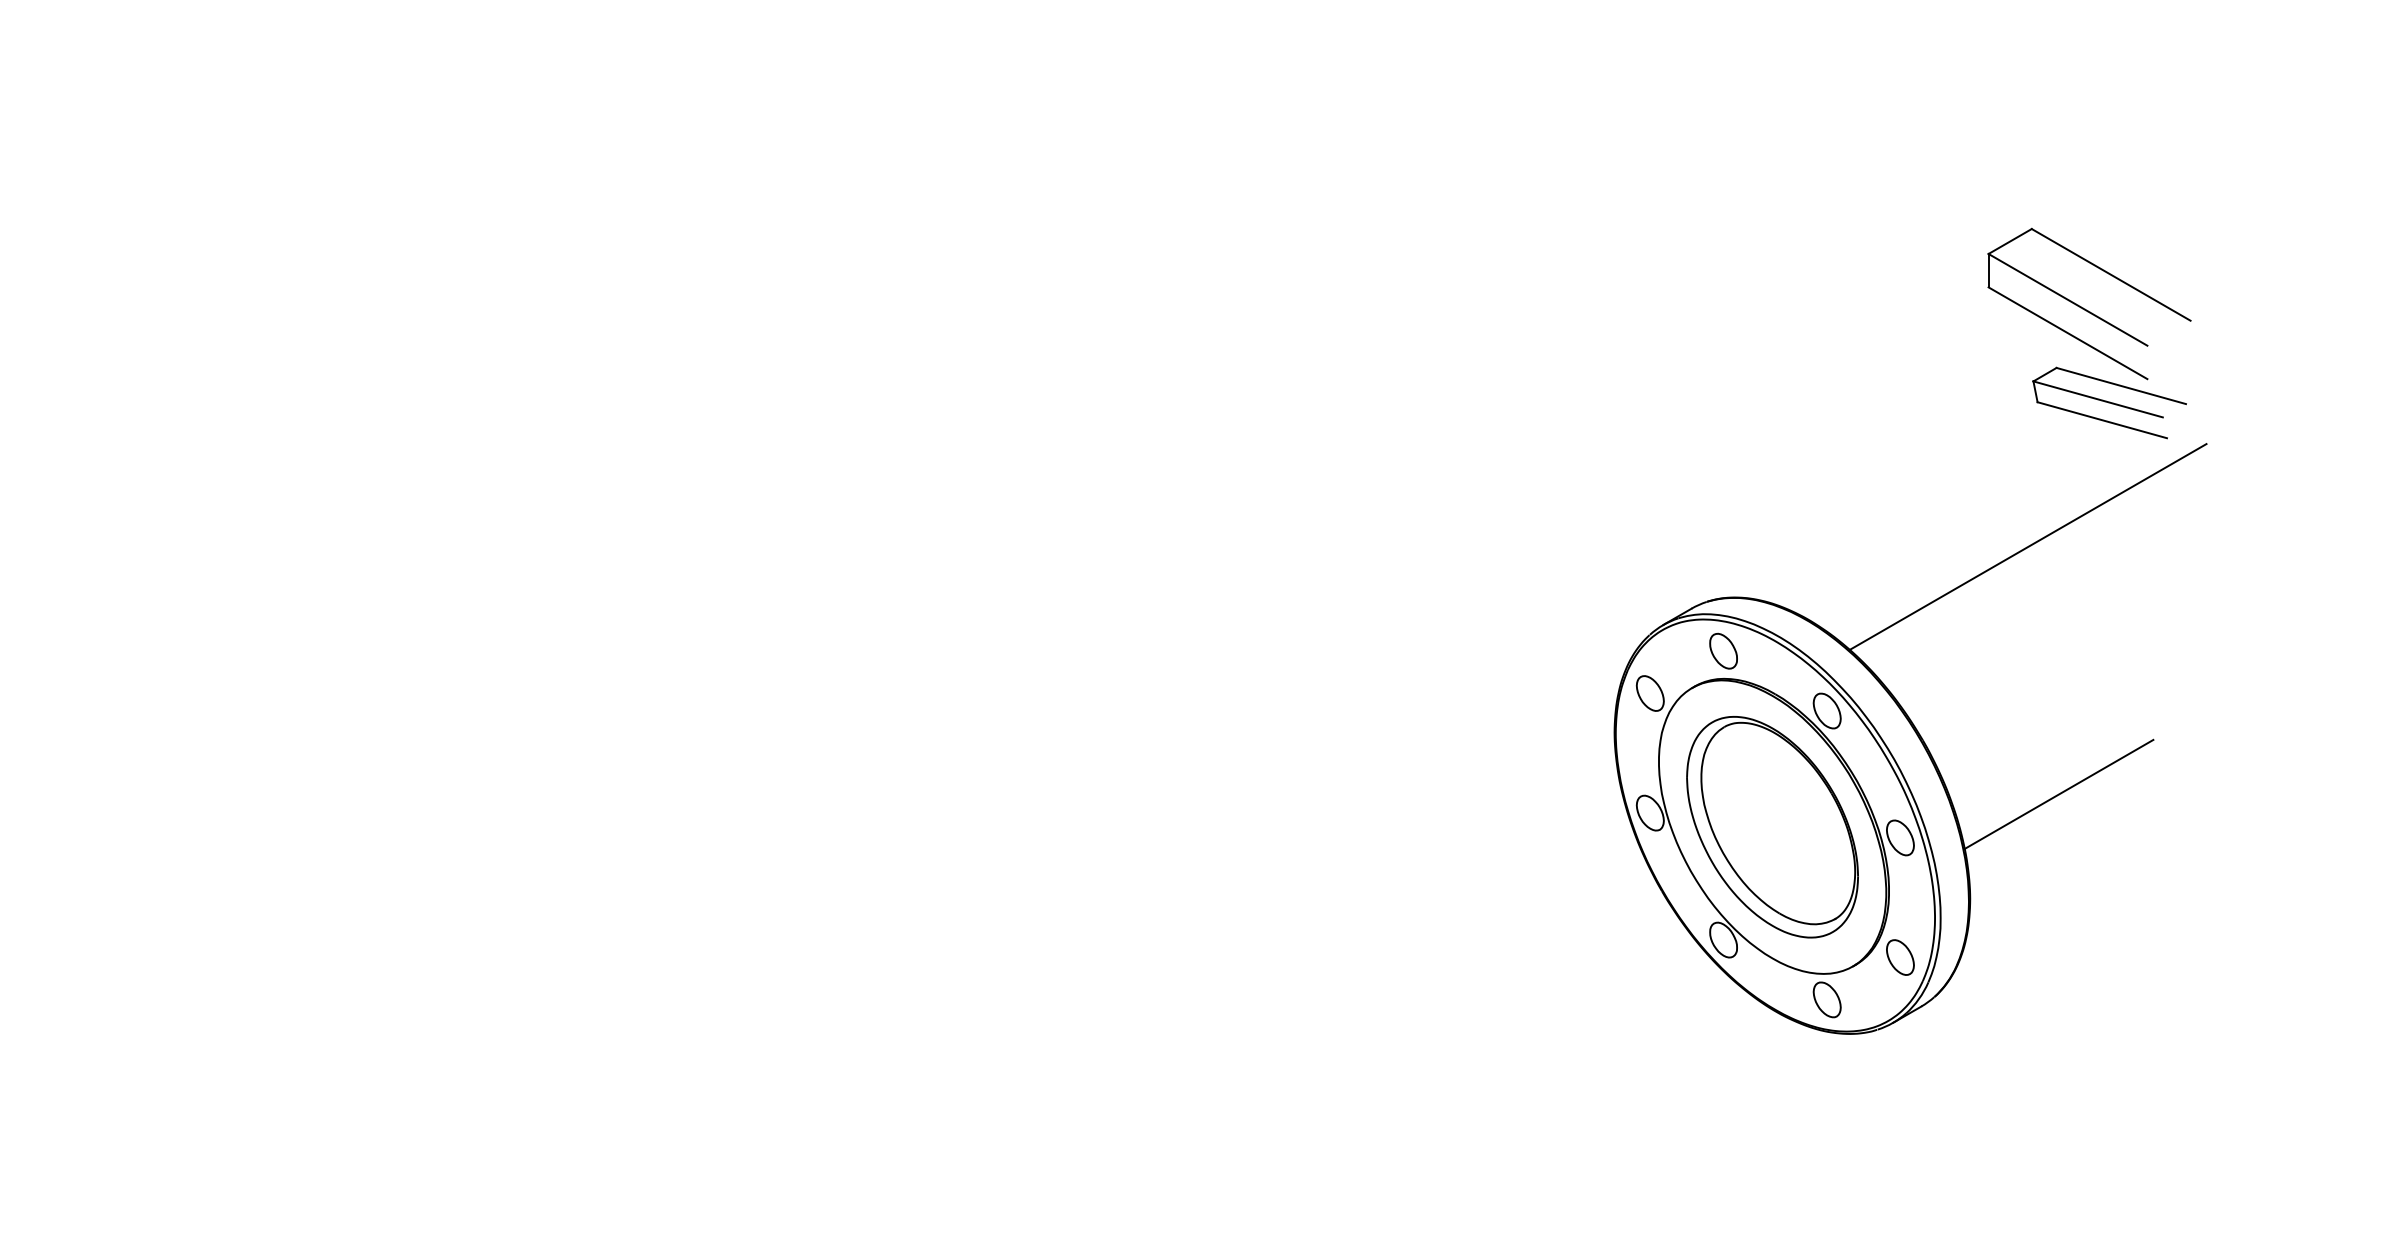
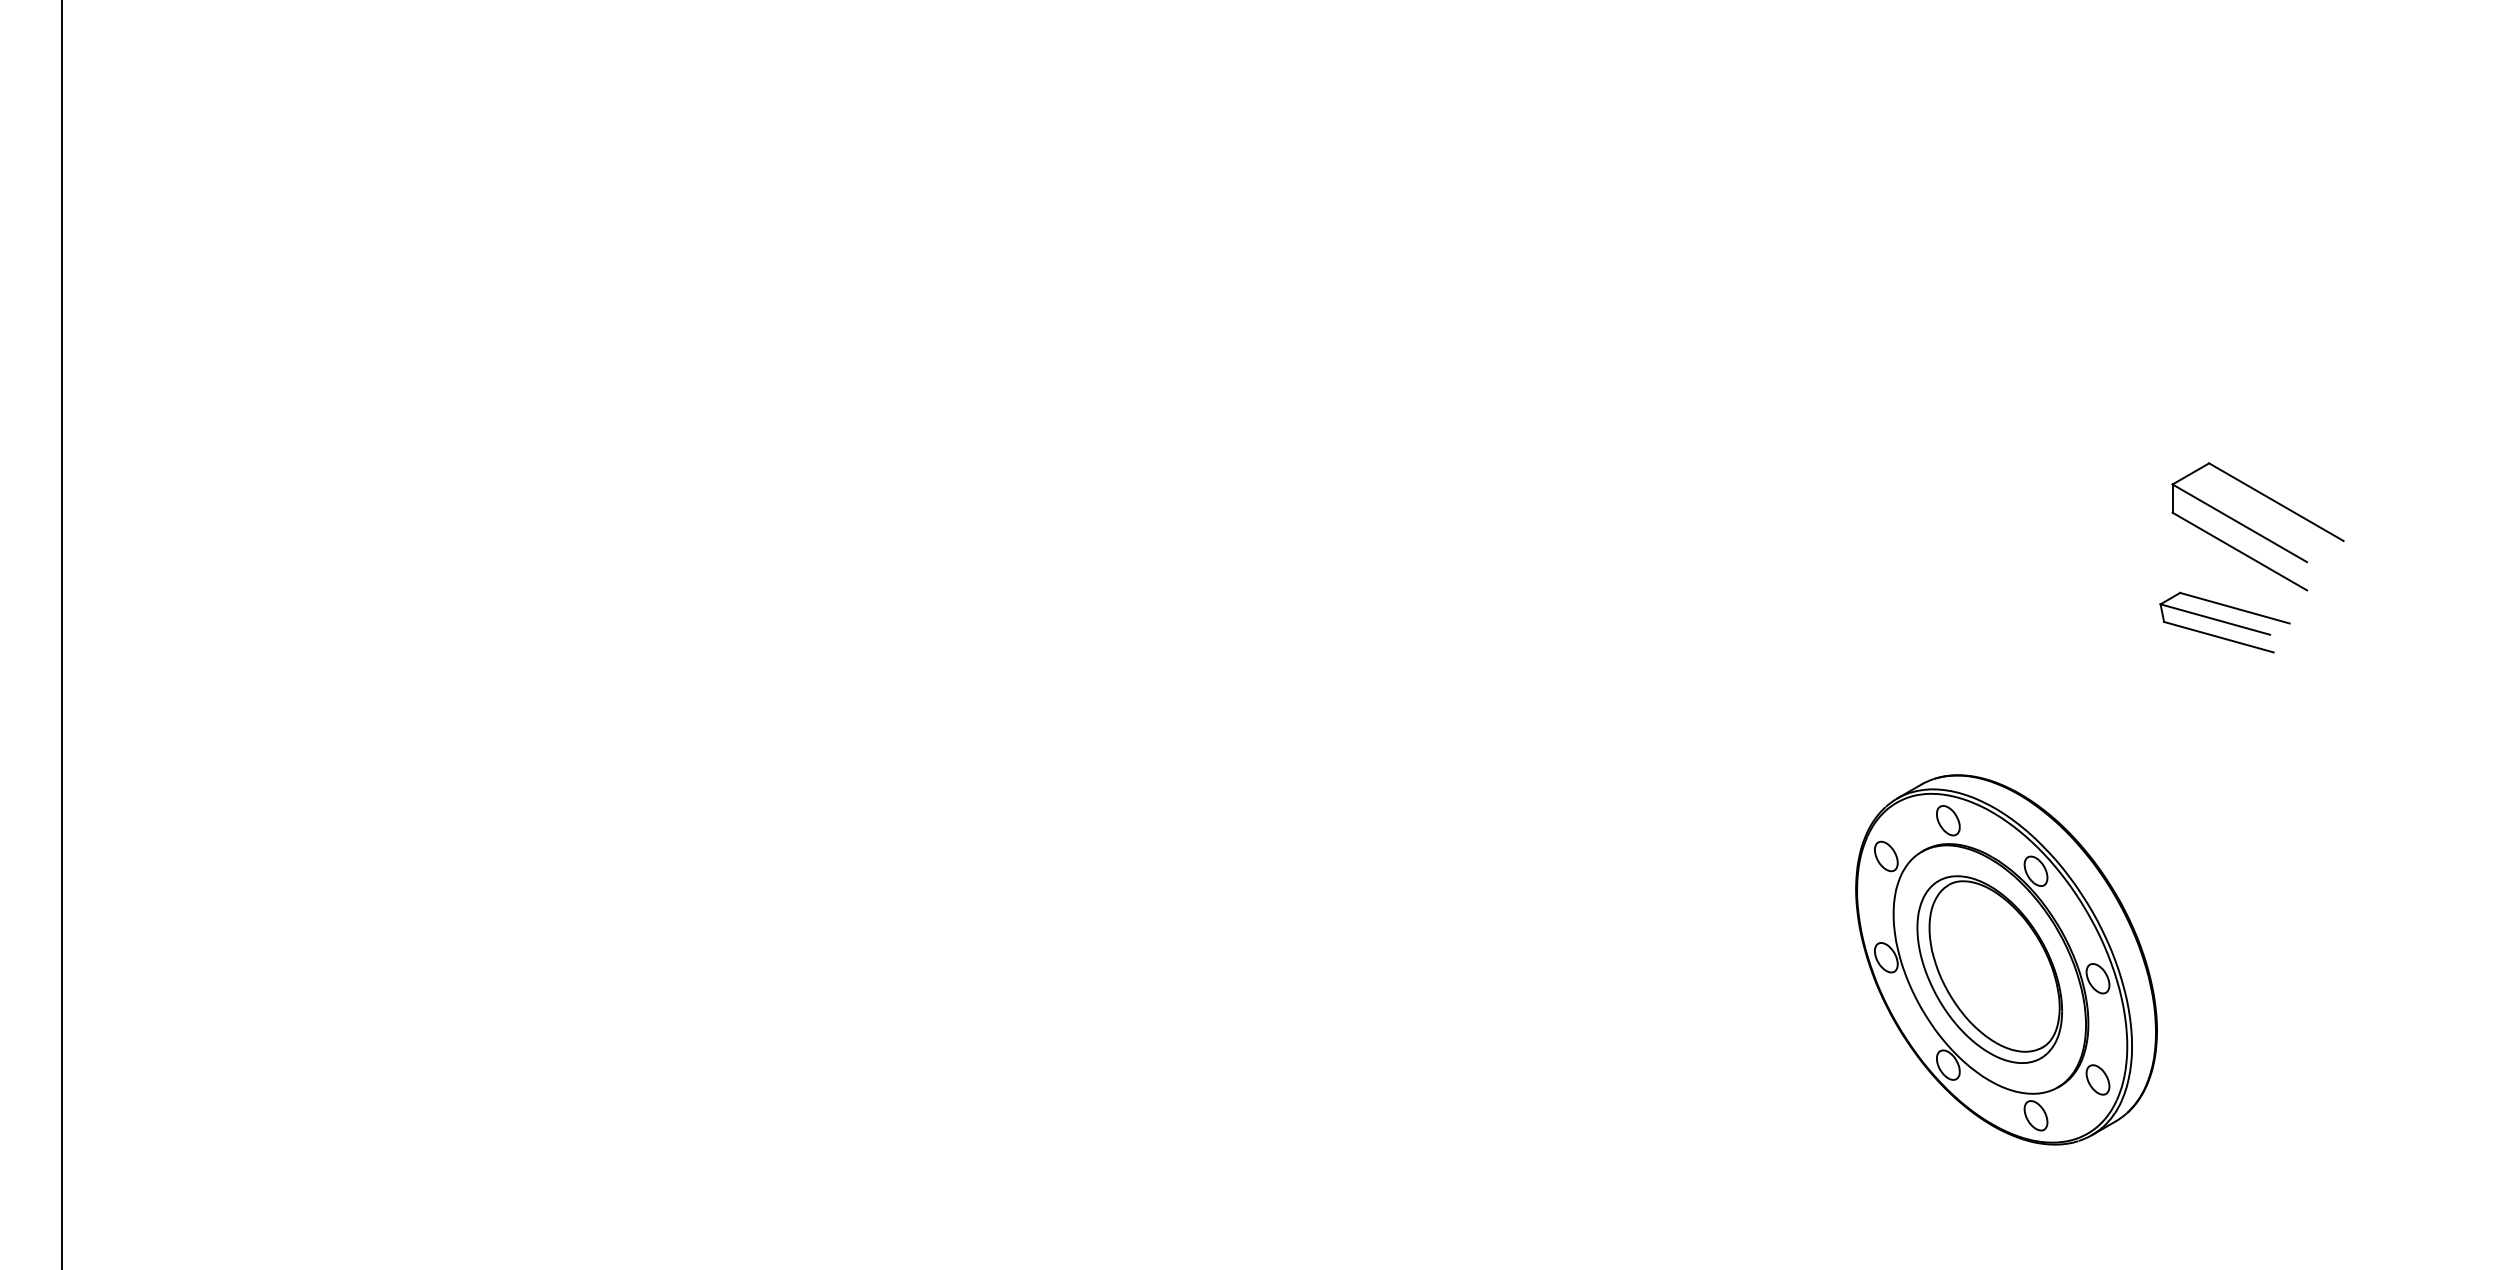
part: (2108, 402) -> (2224, 622), moved
line: (2028, 547) -> (2206, 732), removed
line: (2059, 793) -> (2232, 941), removed

